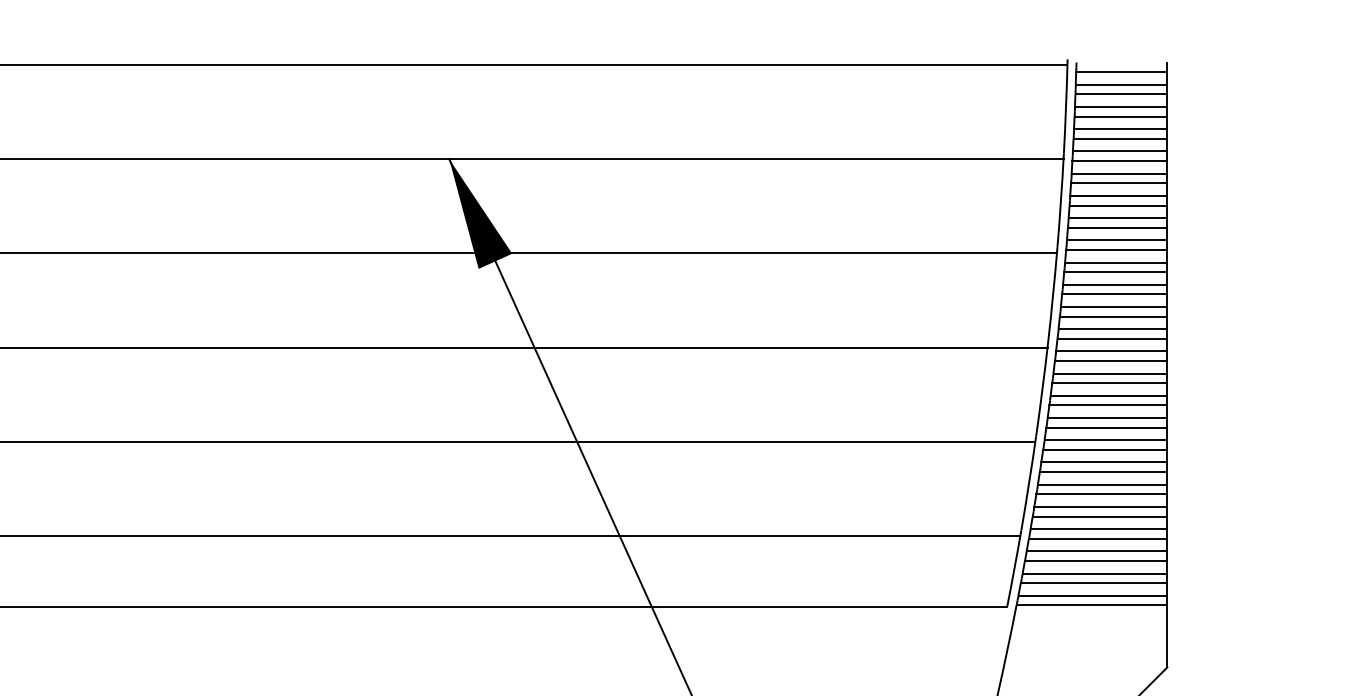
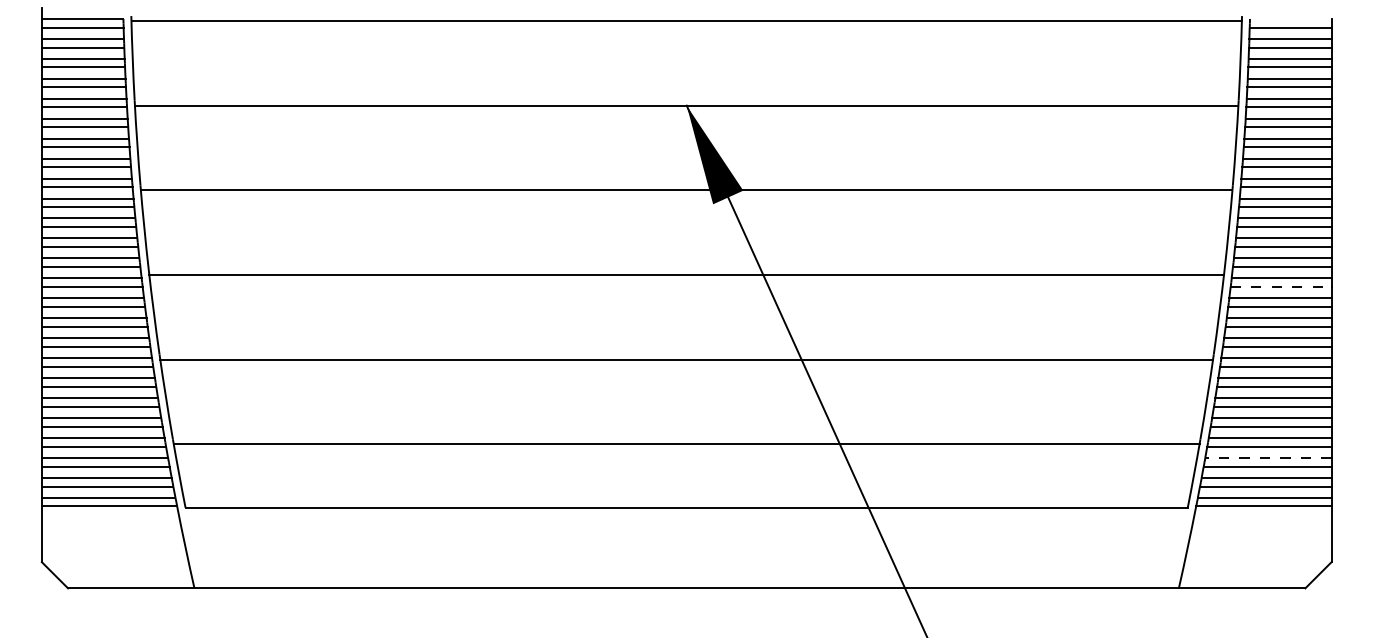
line: (1111, 360) -> (1281, 286), solid -> dashed
line: (1095, 550) -> (1267, 457), solid -> dashed

